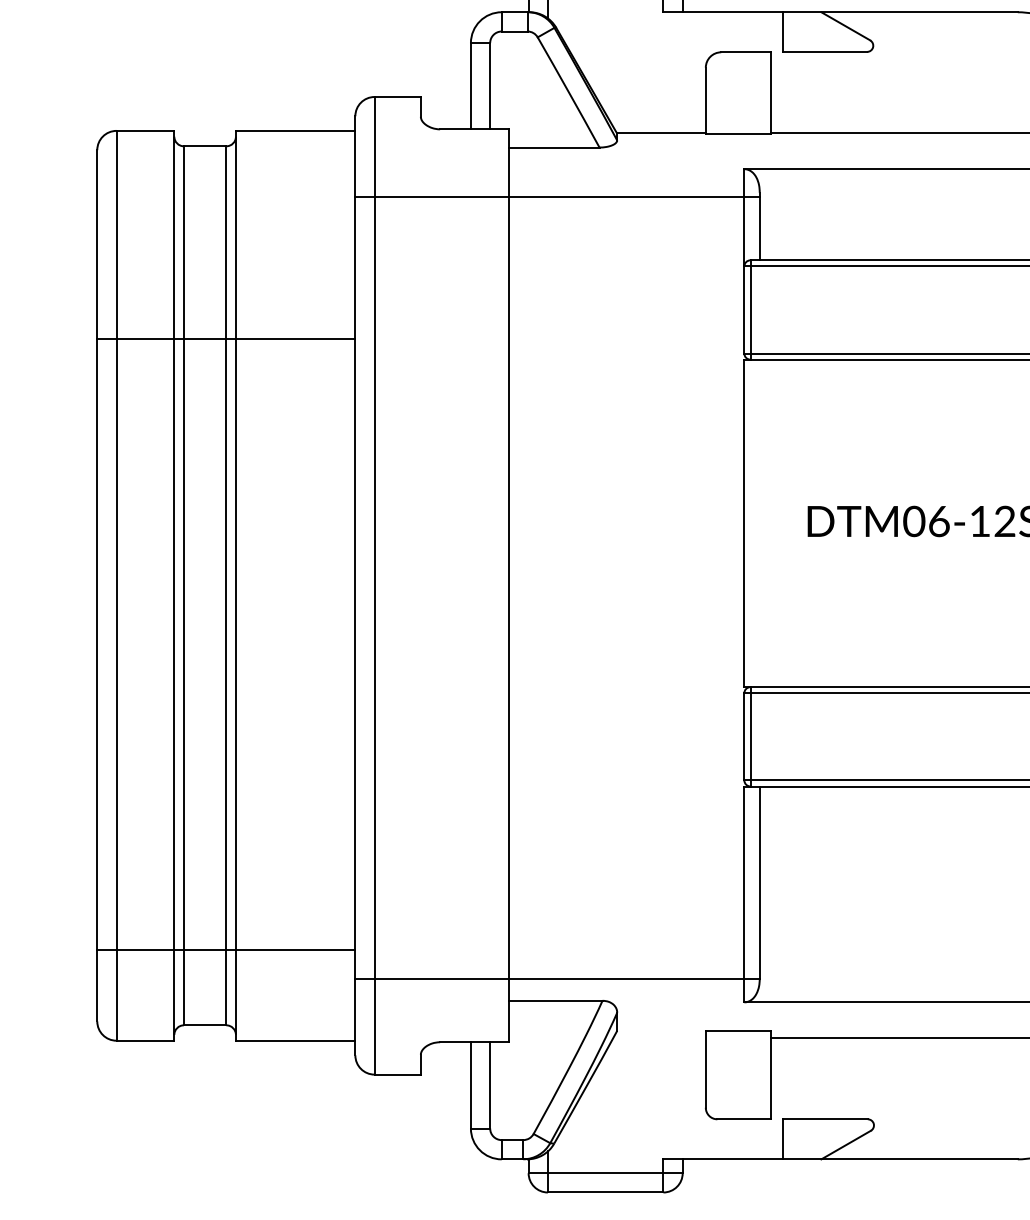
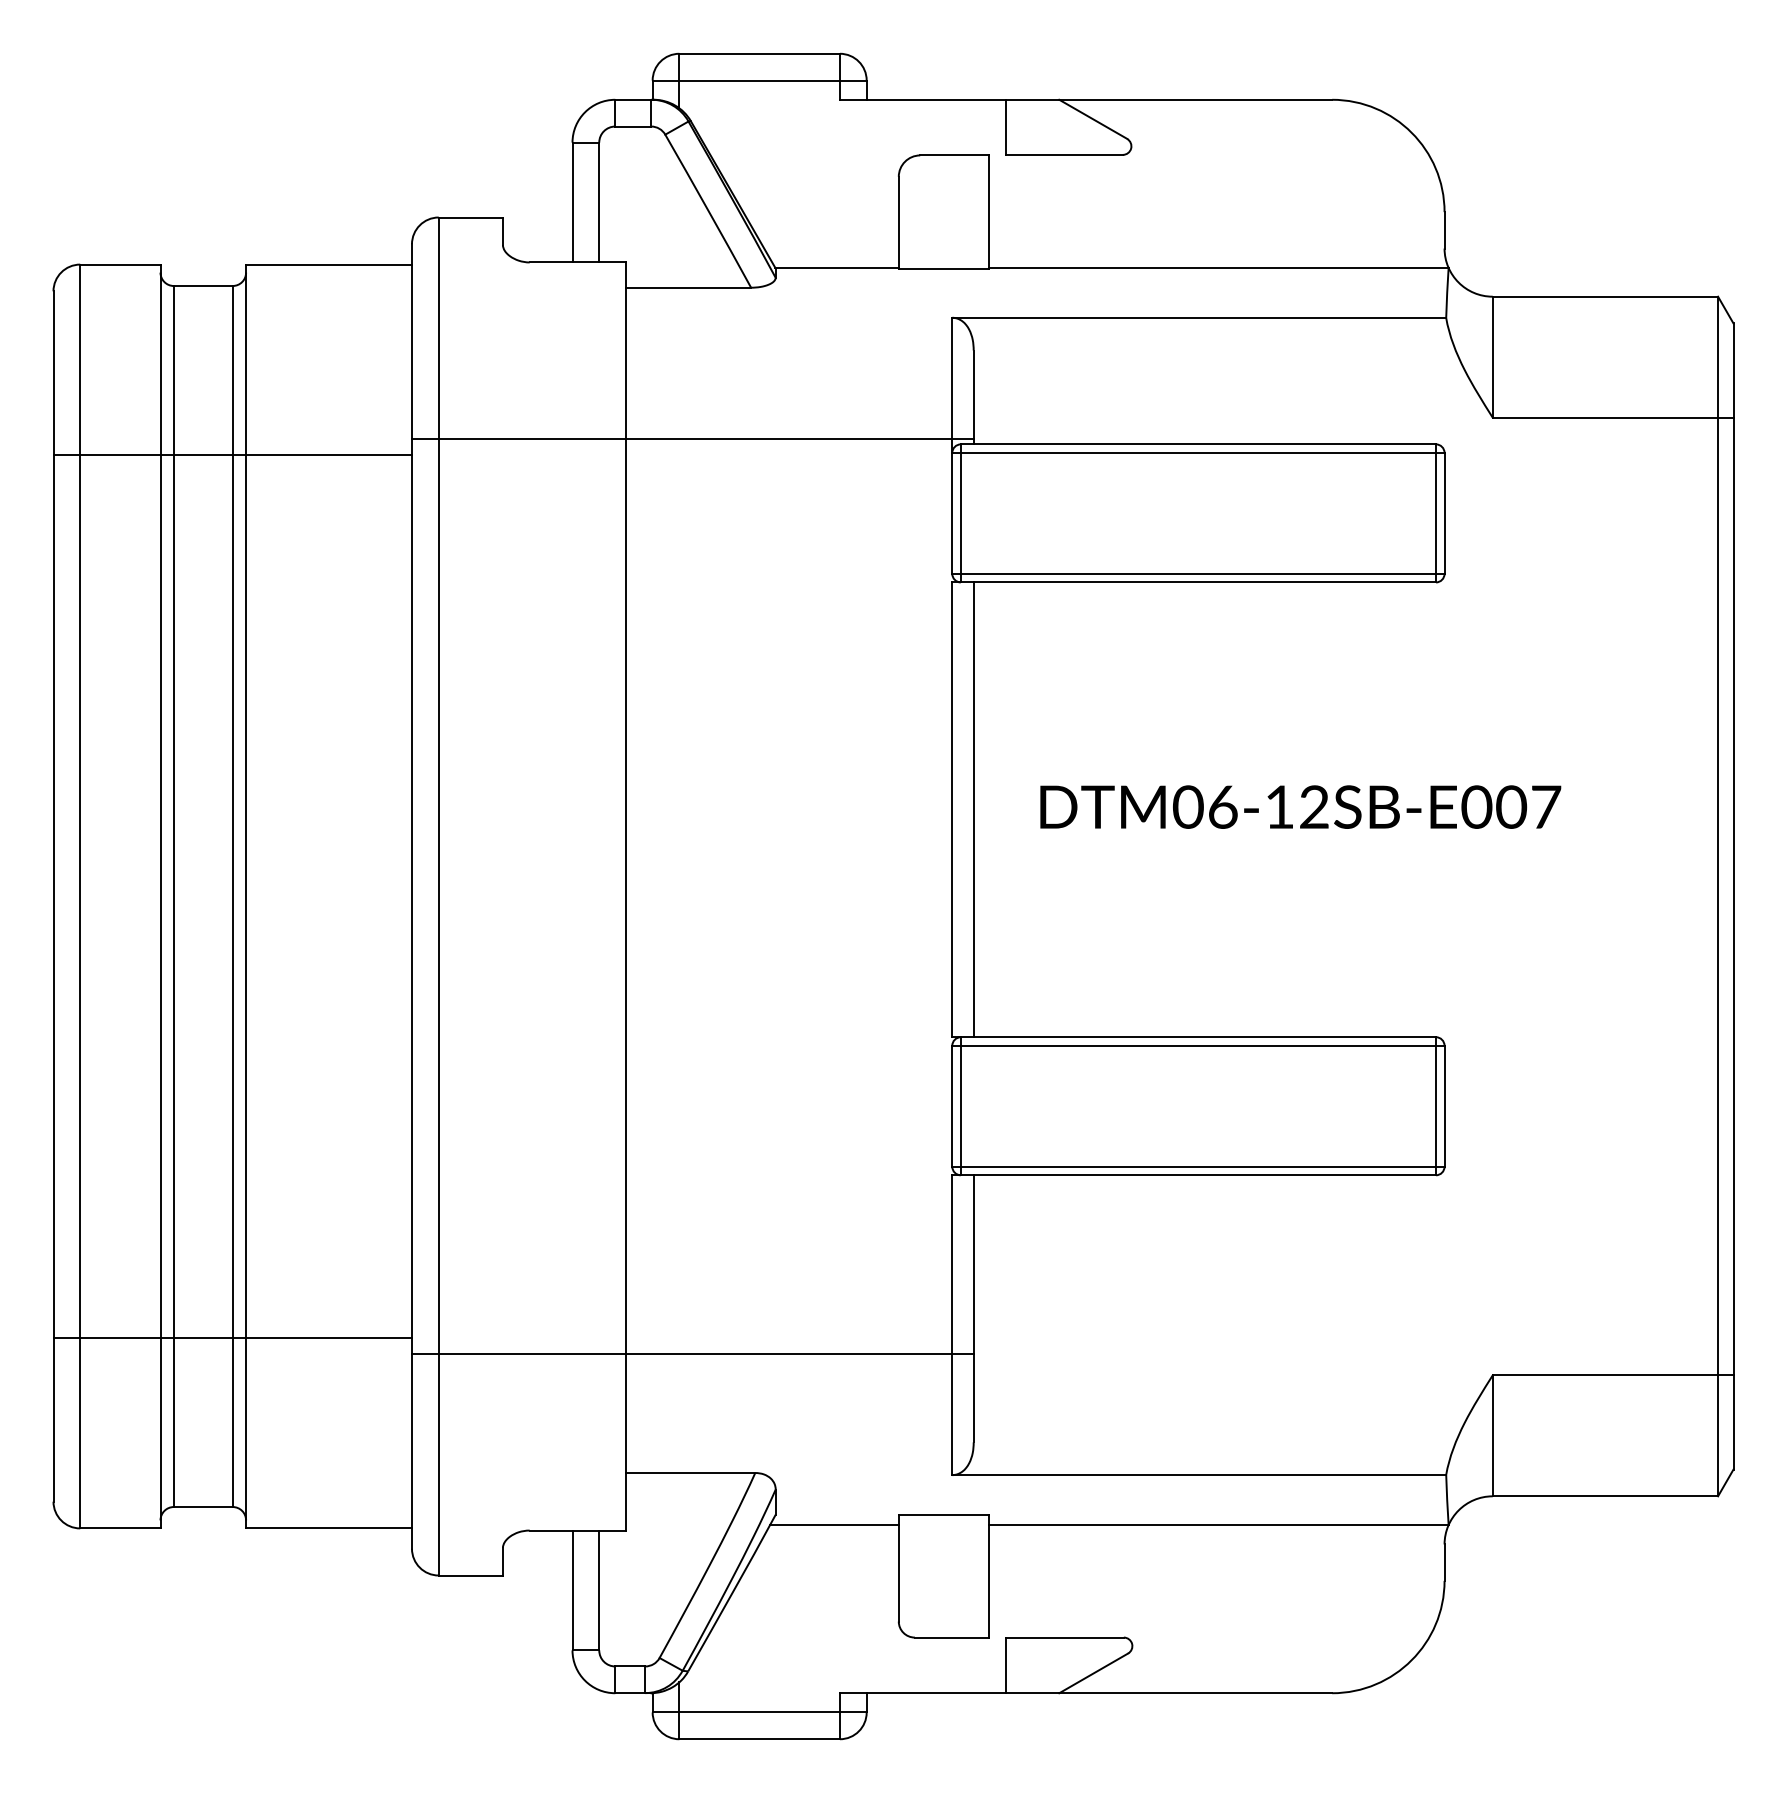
line: (557, 197) -> (692, 439), moved
line: (226, 338) -> (232, 455), moved
line: (759, 523) -> (973, 809), added
line: (226, 950) -> (232, 1337), moved
line: (557, 978) -> (692, 1353), moved
line: (659, 1038) -> (834, 1525), added

